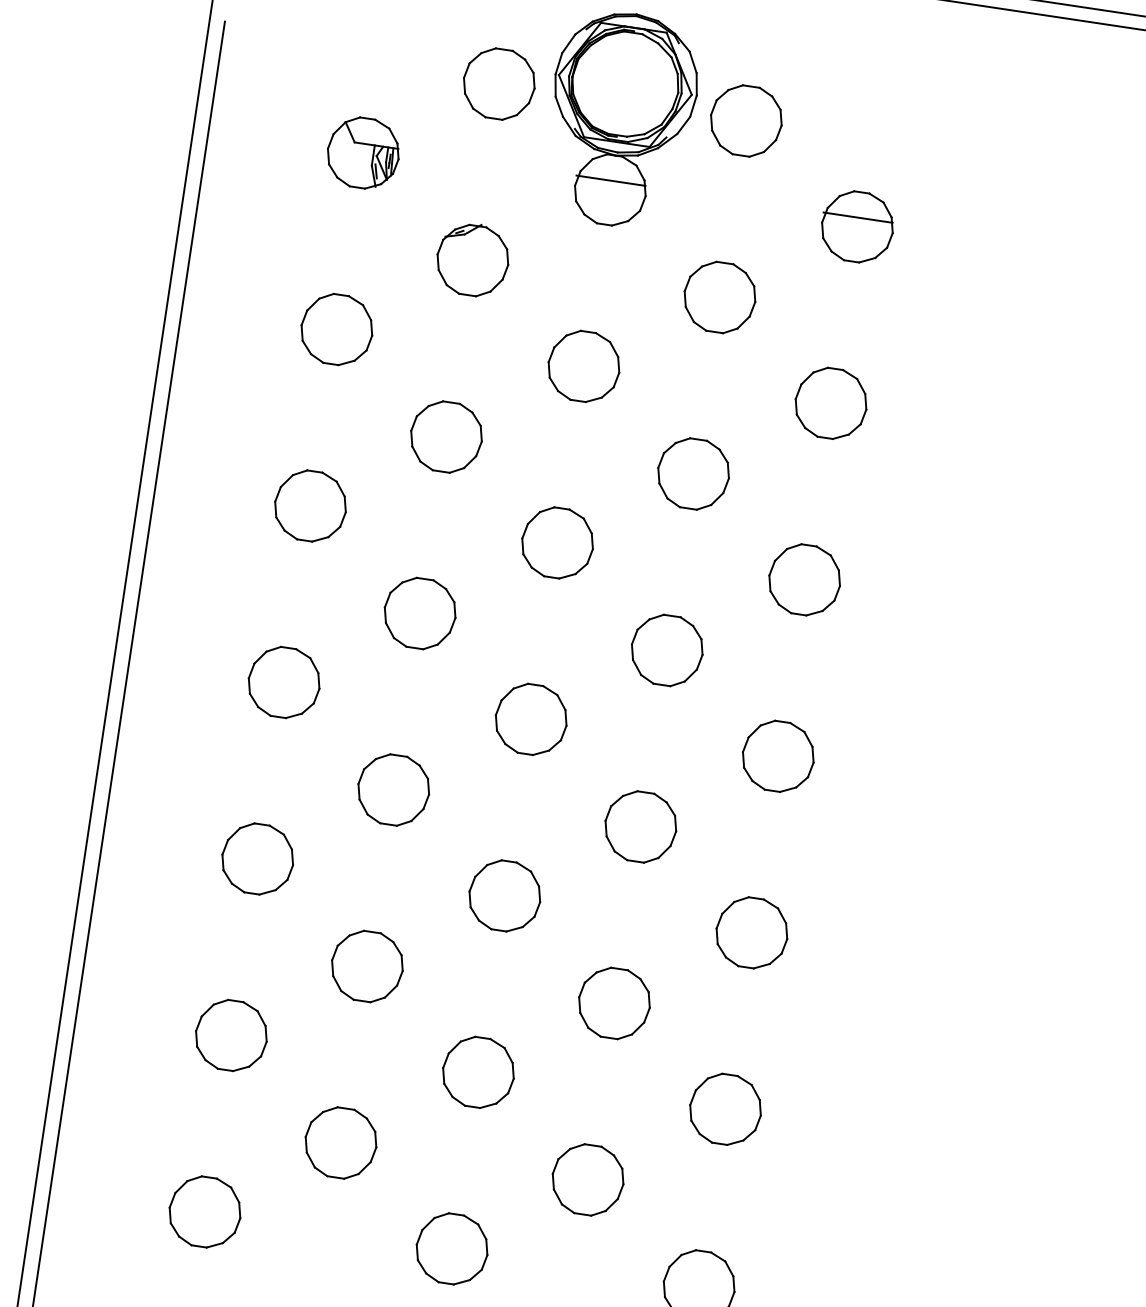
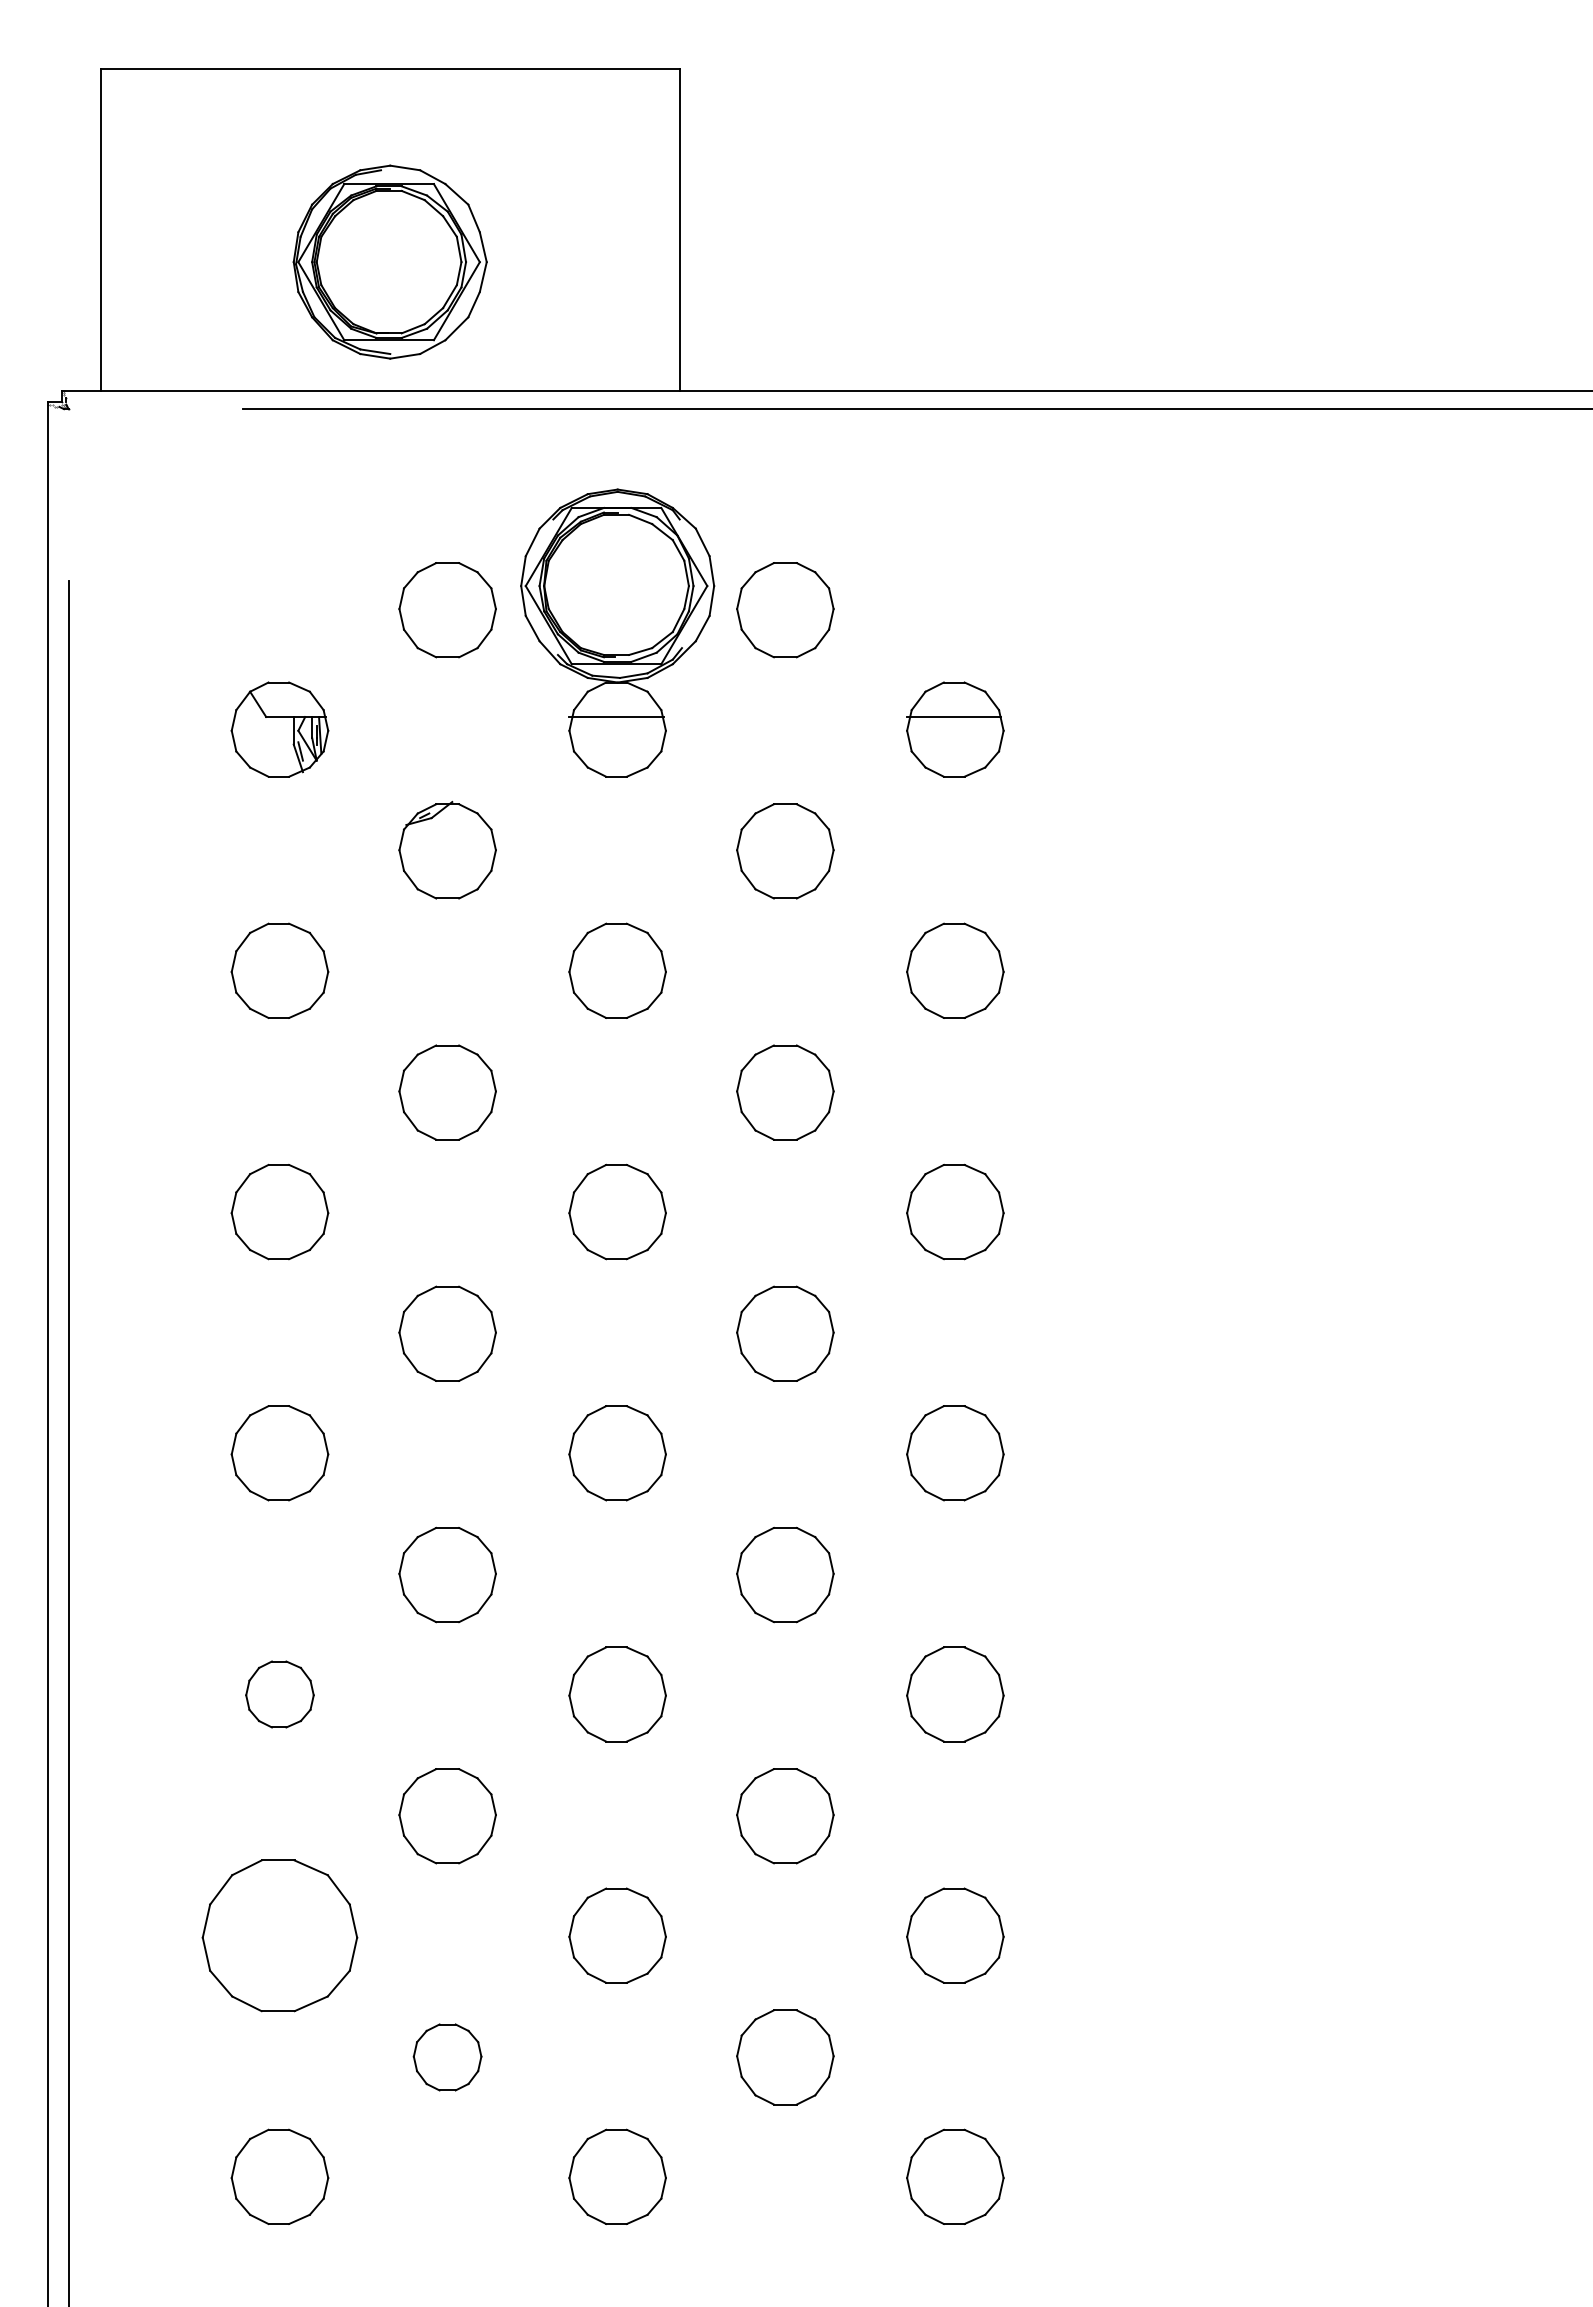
part: (257, 859) -> (279, 1694), size x0.7
part: (231, 1035) -> (279, 1935), size x1.6
part: (340, 1143) -> (447, 2057), size x0.7

